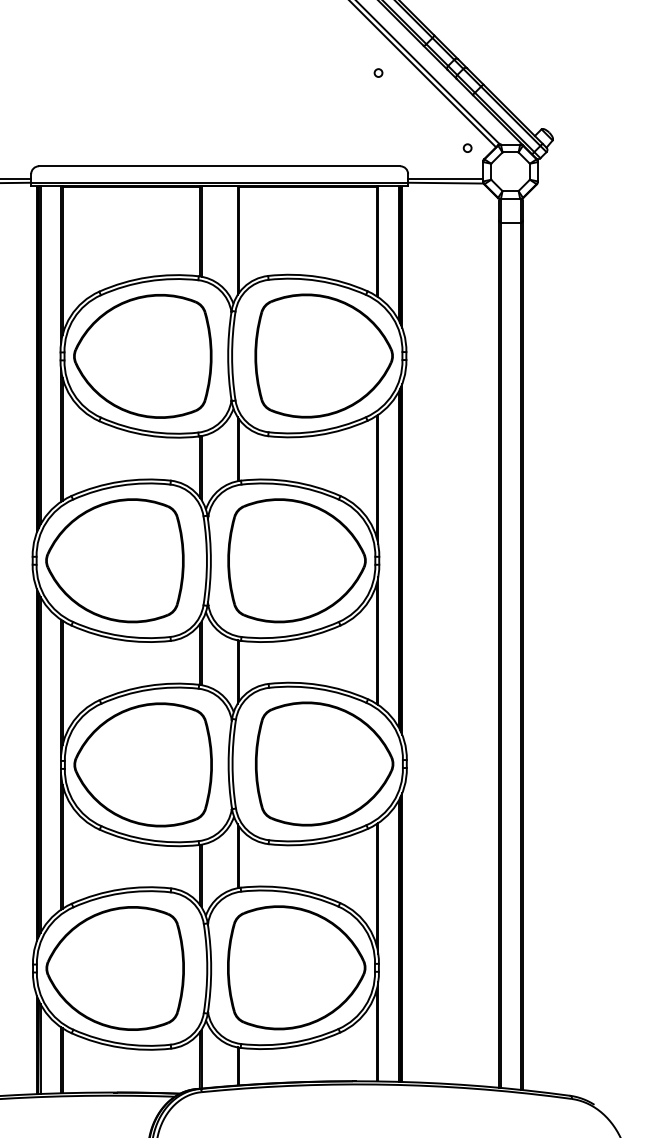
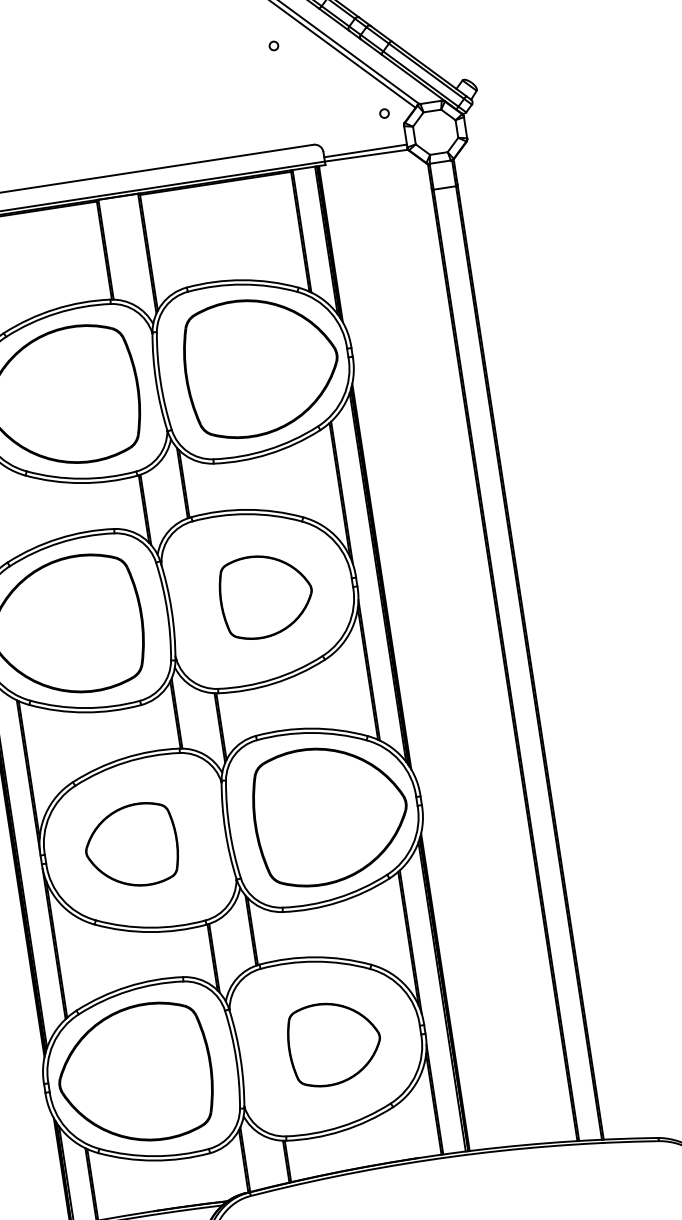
part: (296, 560) -> (265, 595), size x0.6
part: (142, 764) -> (130, 845), size x0.6
part: (296, 967) -> (334, 1042), size x0.6

